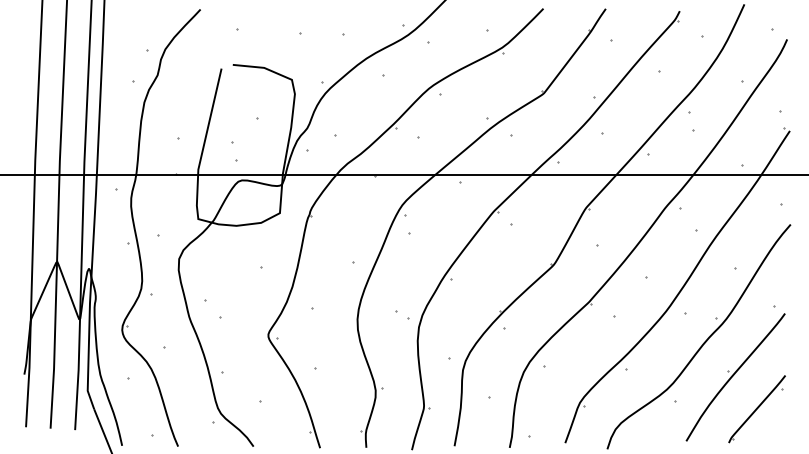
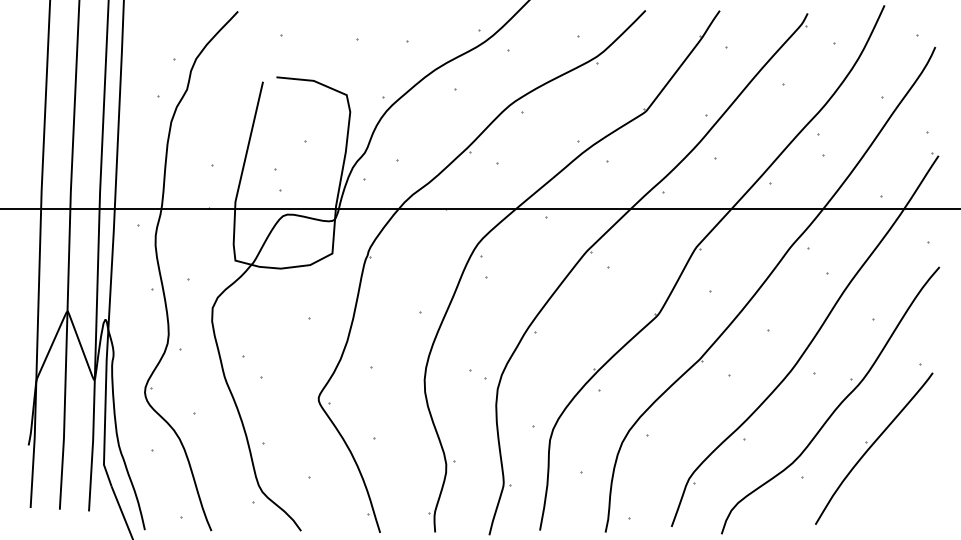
part: (757, 409) -> (899, 486), removed

